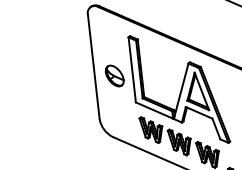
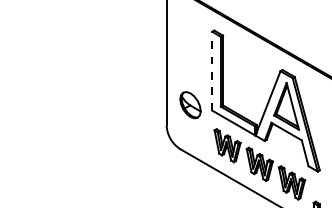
line: (132, 69) -> (212, 70), solid -> dashed
part: (114, 76) -> (190, 105), moved

